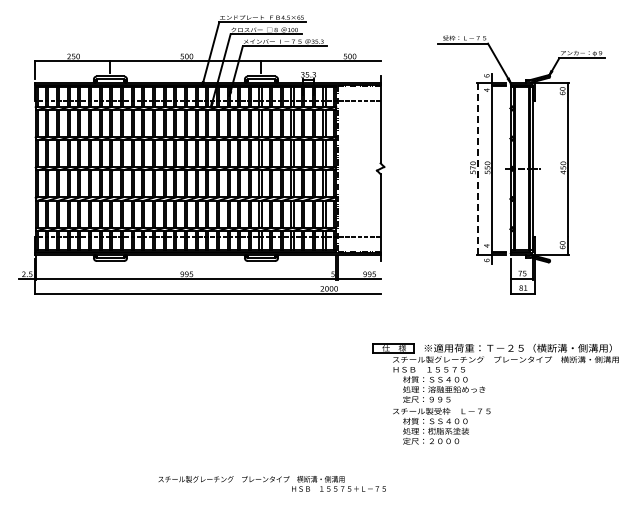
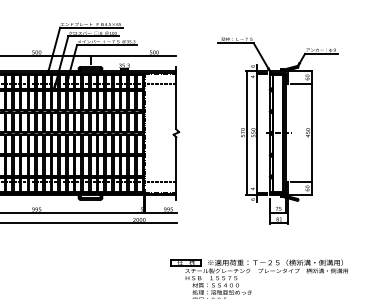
line: (553, 100) -> (300, 84), added
line: (477, 168) -> (246, 133), dashed -> solid
line: (553, 236) -> (300, 182), added

